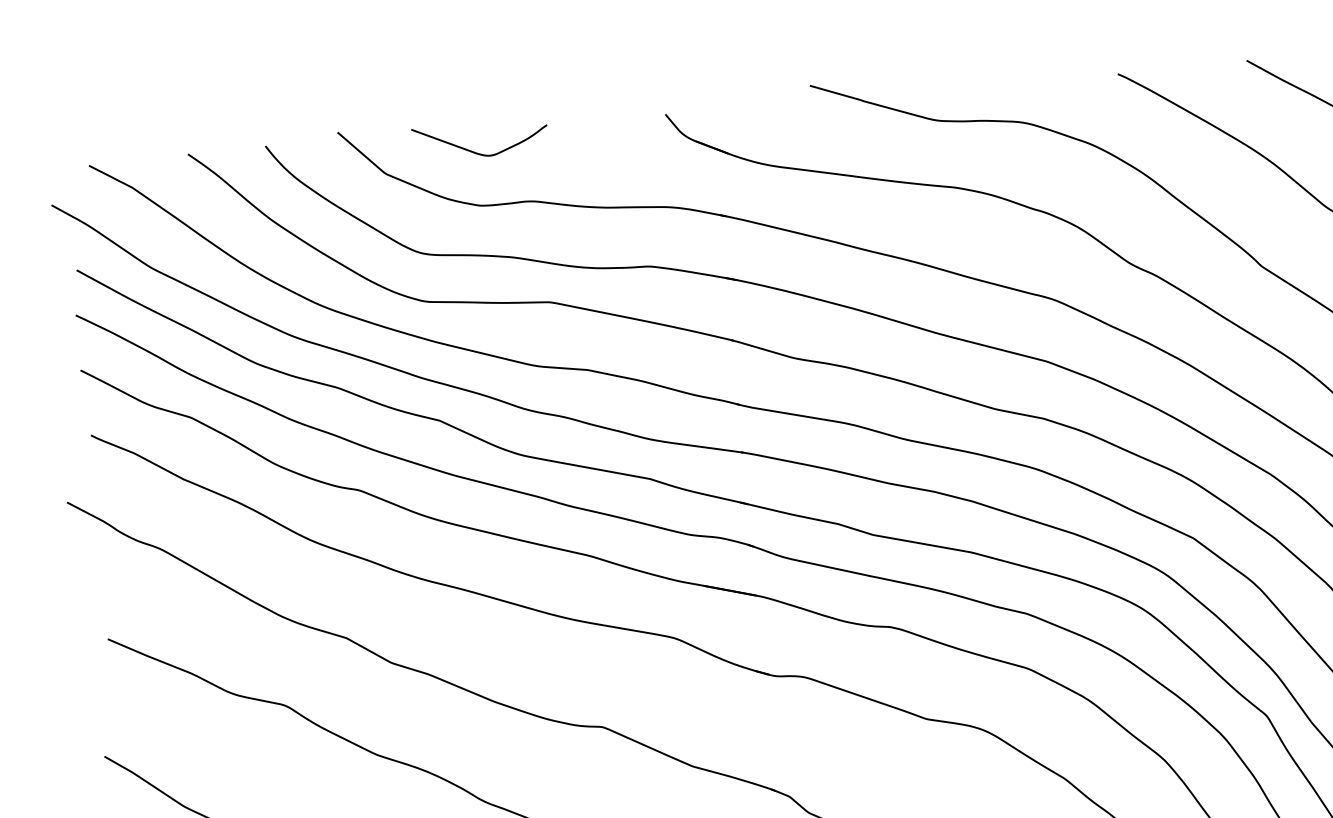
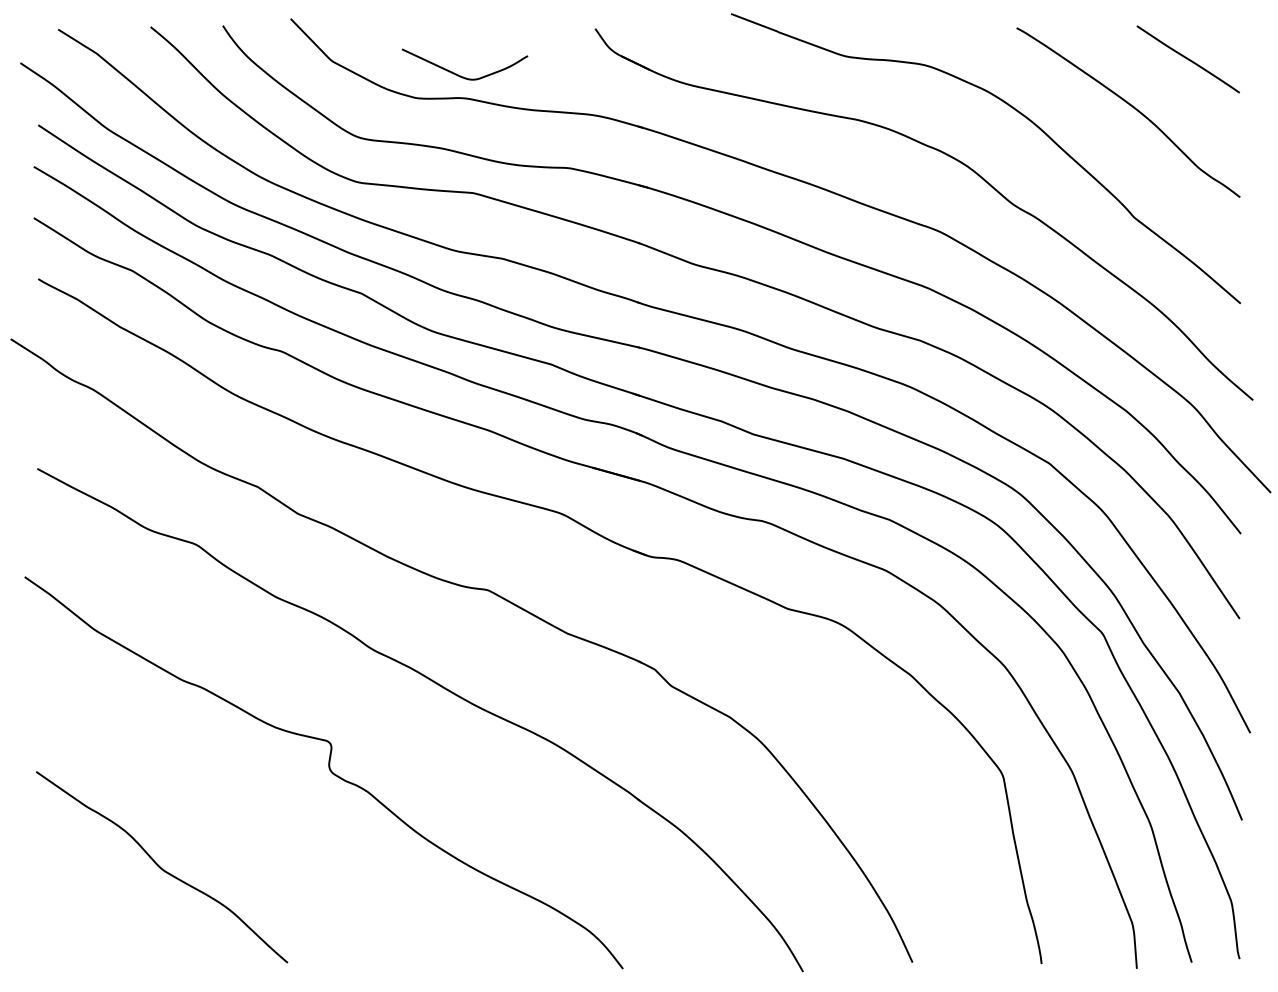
curve: (476, 152) -> (460, 75), moved

